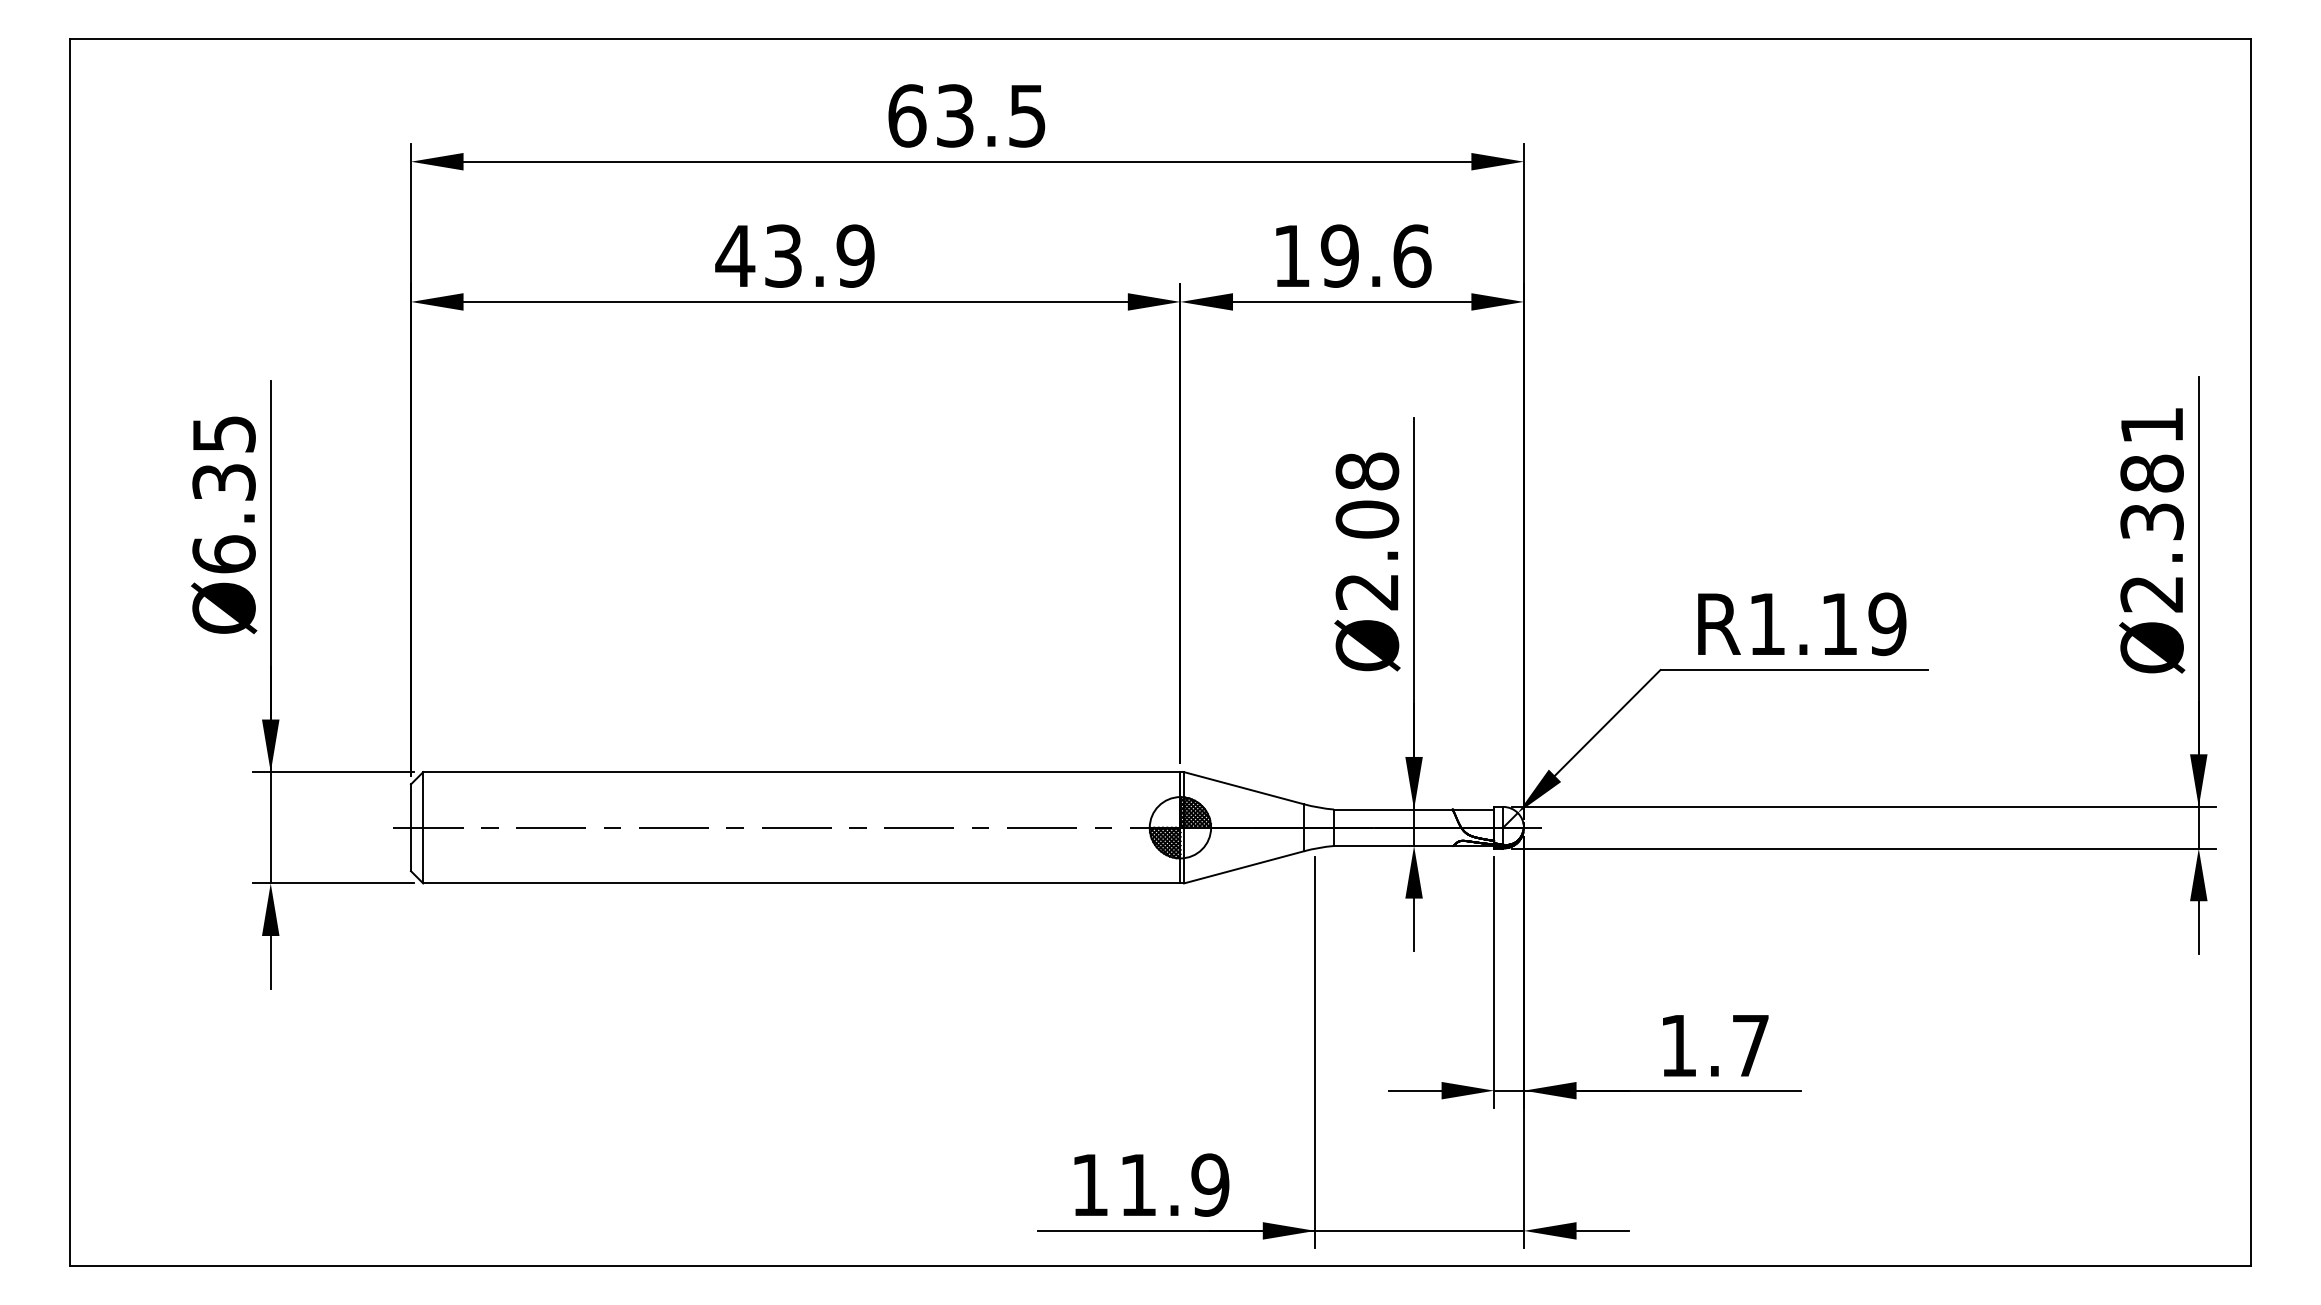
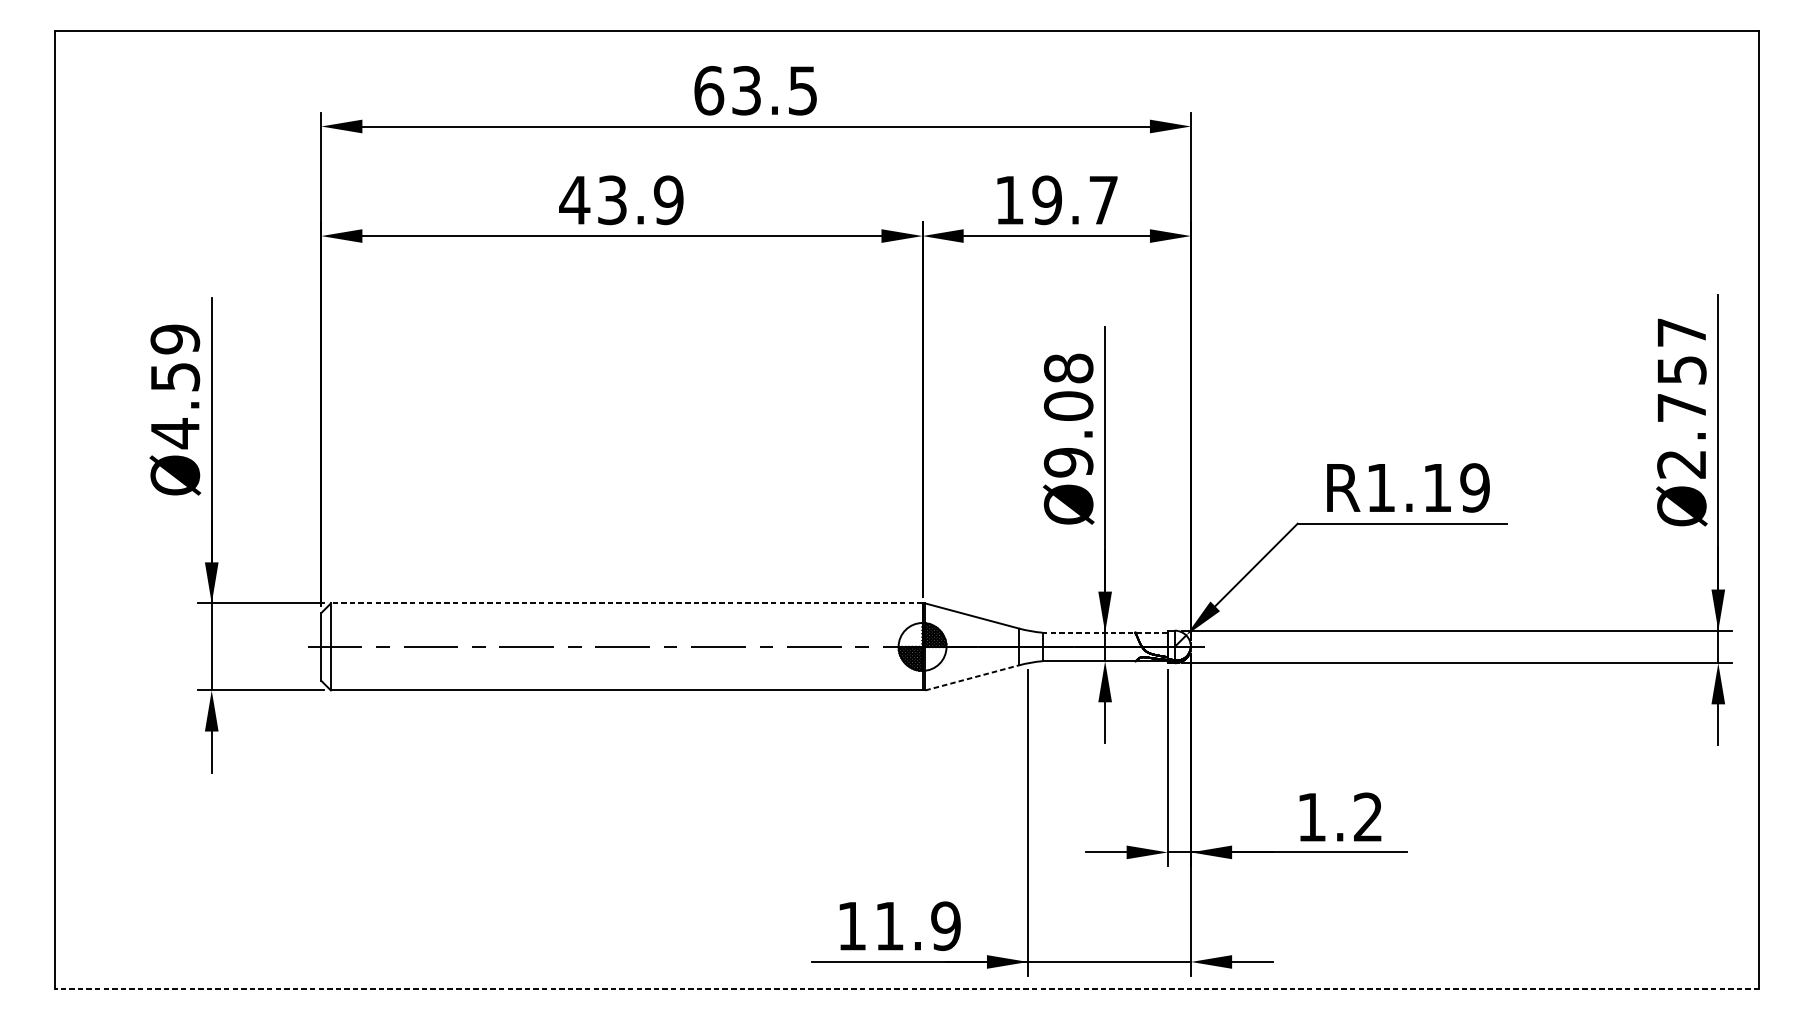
text: (1412, 255) -> (1103, 199), 19.6 -> 19.7
text: (2151, 473) -> (1681, 370), Ø2.381 -> Ø2.757
text: (223, 494) -> (174, 386), Ø6.35 -> Ø4.59
text: (1367, 592) -> (1068, 463), Ø2.08 -> Ø9.08
line: (801, 772) -> (626, 603), solid -> dashed
line: (1413, 809) -> (1104, 632), solid -> dashed
line: (1244, 867) -> (972, 678), solid -> dashed
text: (1750, 1045) -> (1368, 817), 1.7 -> 1.2
line: (1160, 1265) -> (907, 988), solid -> dashed

